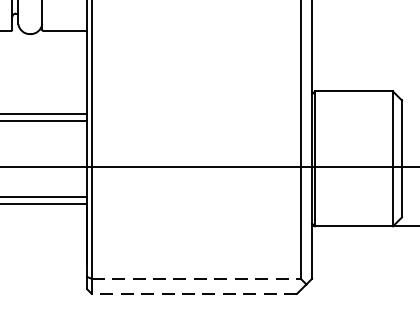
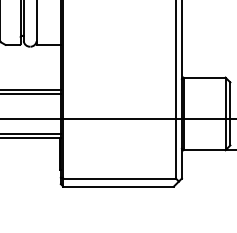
line: (197, 278) -> (120, 178), dashed -> solid
line: (194, 293) -> (118, 186), dashed -> solid

